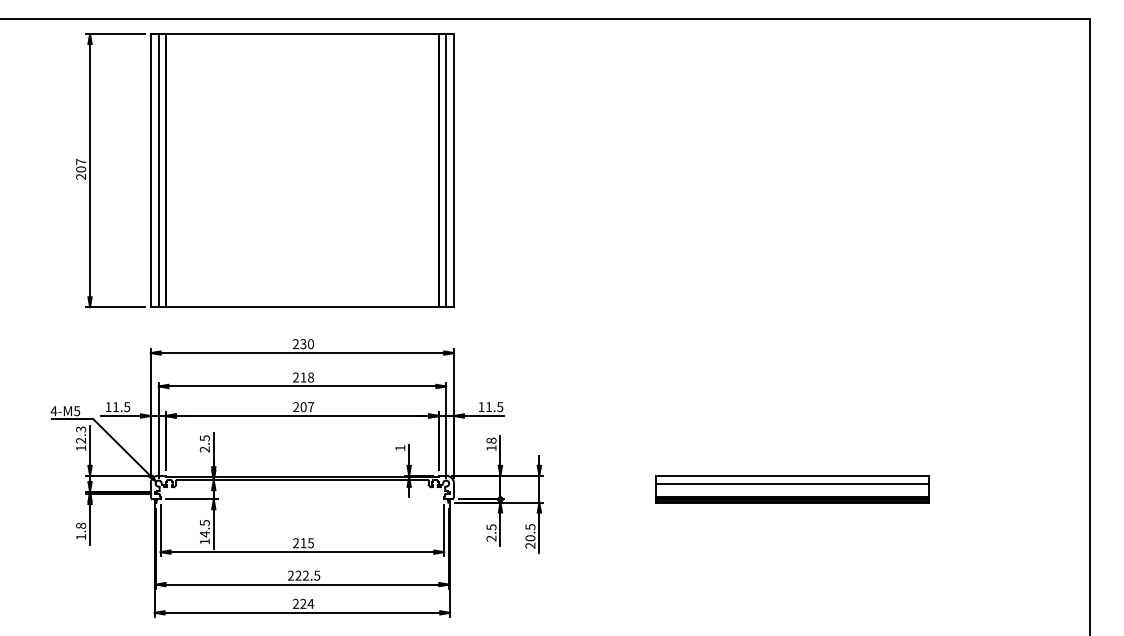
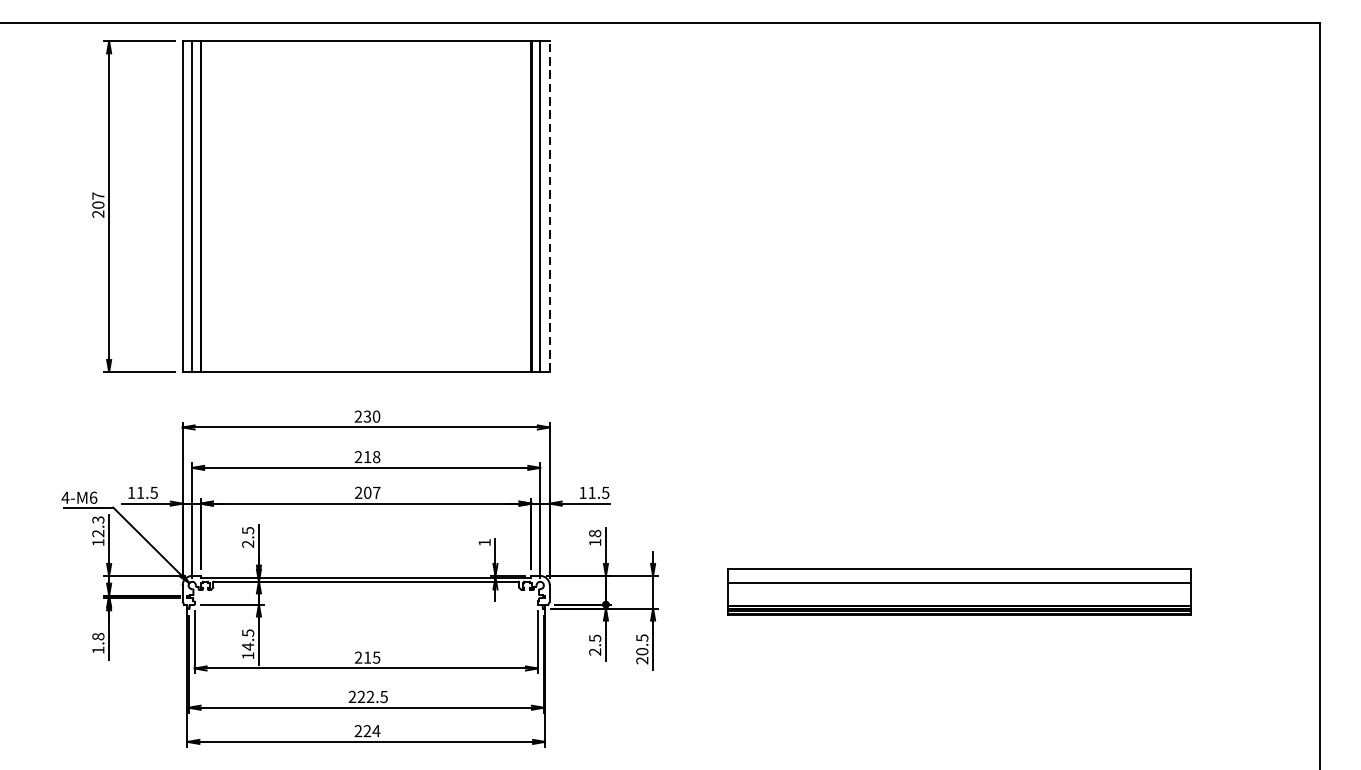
line: (454, 170) -> (550, 206), solid -> dashed
text: (77, 411) -> (93, 498), 4-M5 -> 4-M6
part: (792, 489) -> (959, 592), size x1.4

